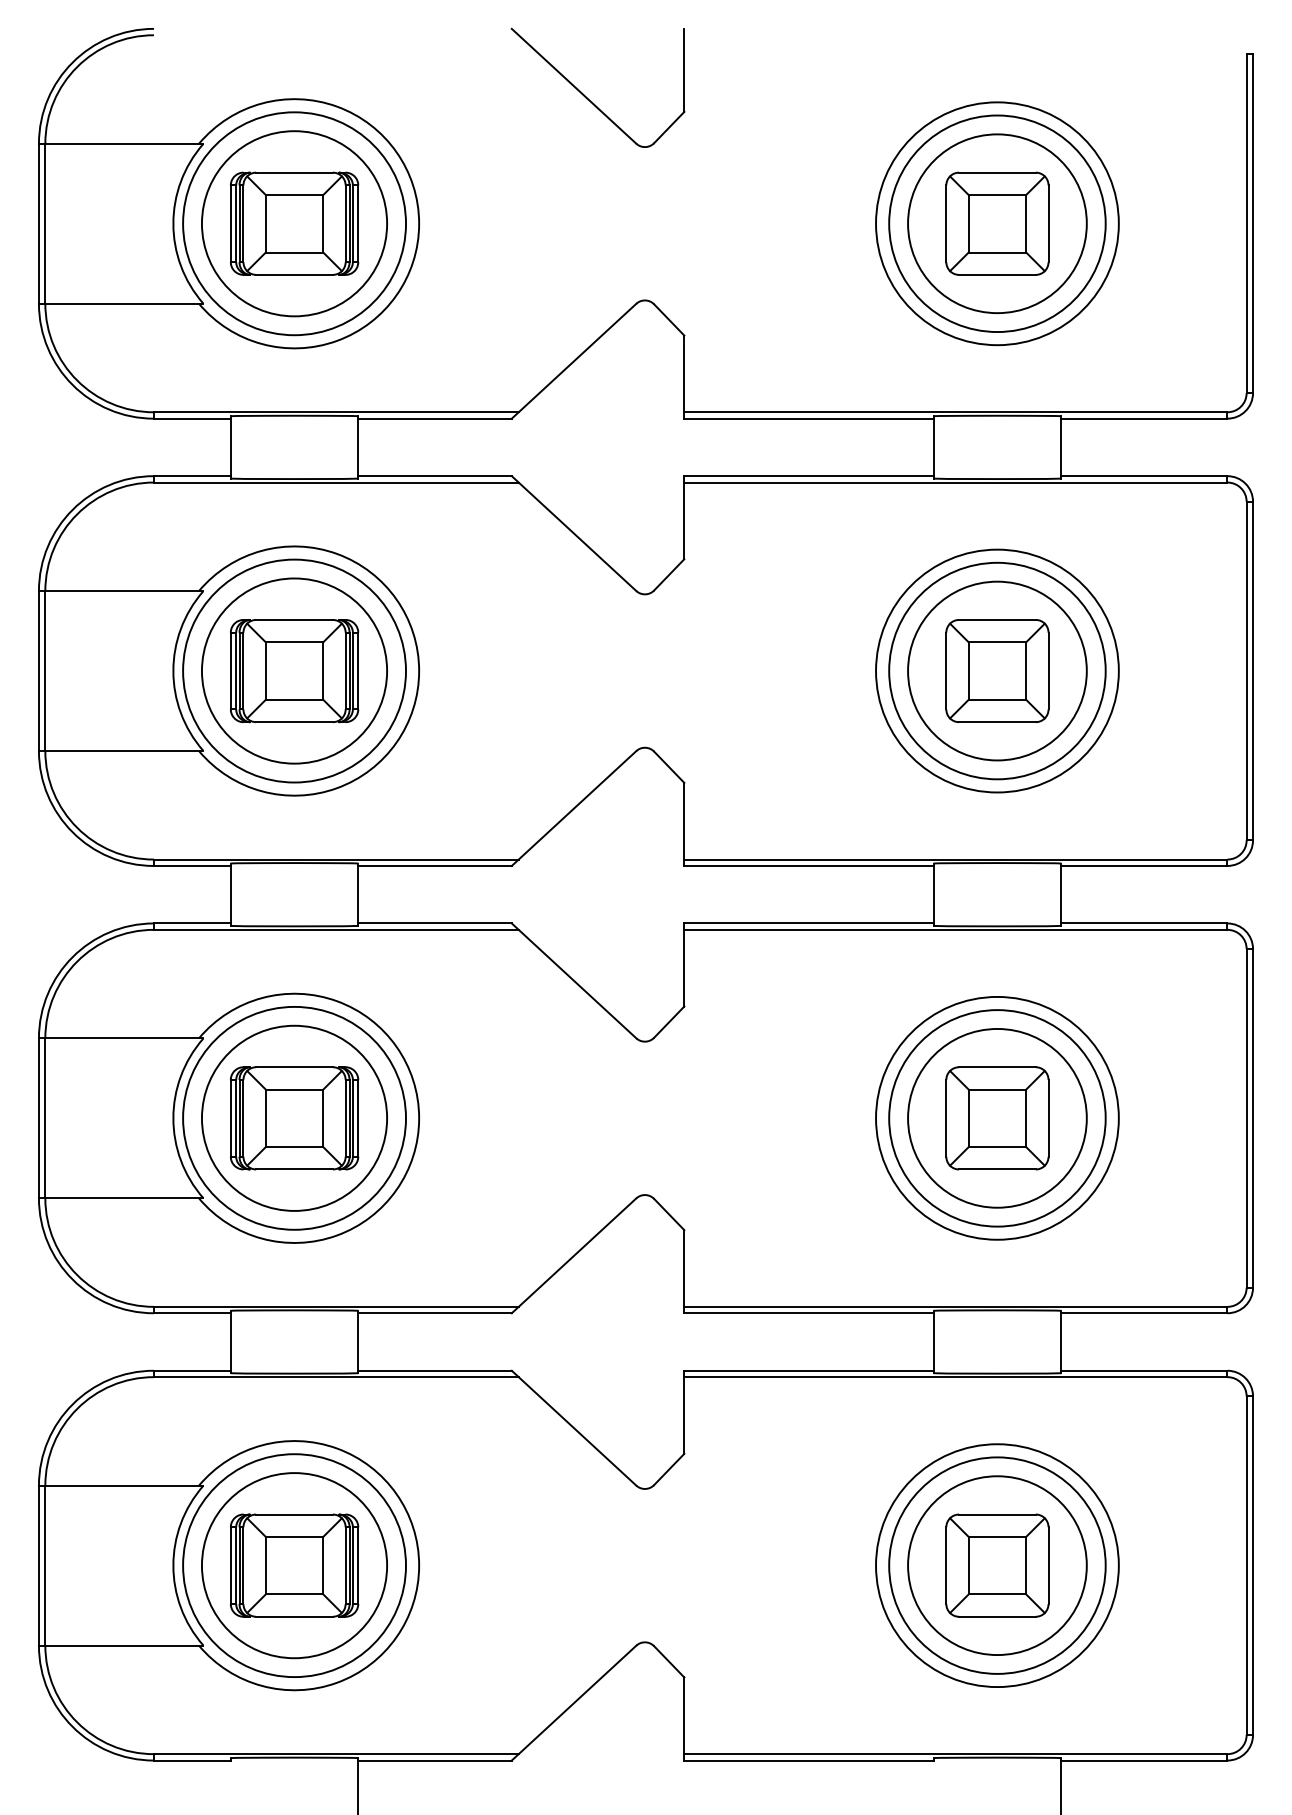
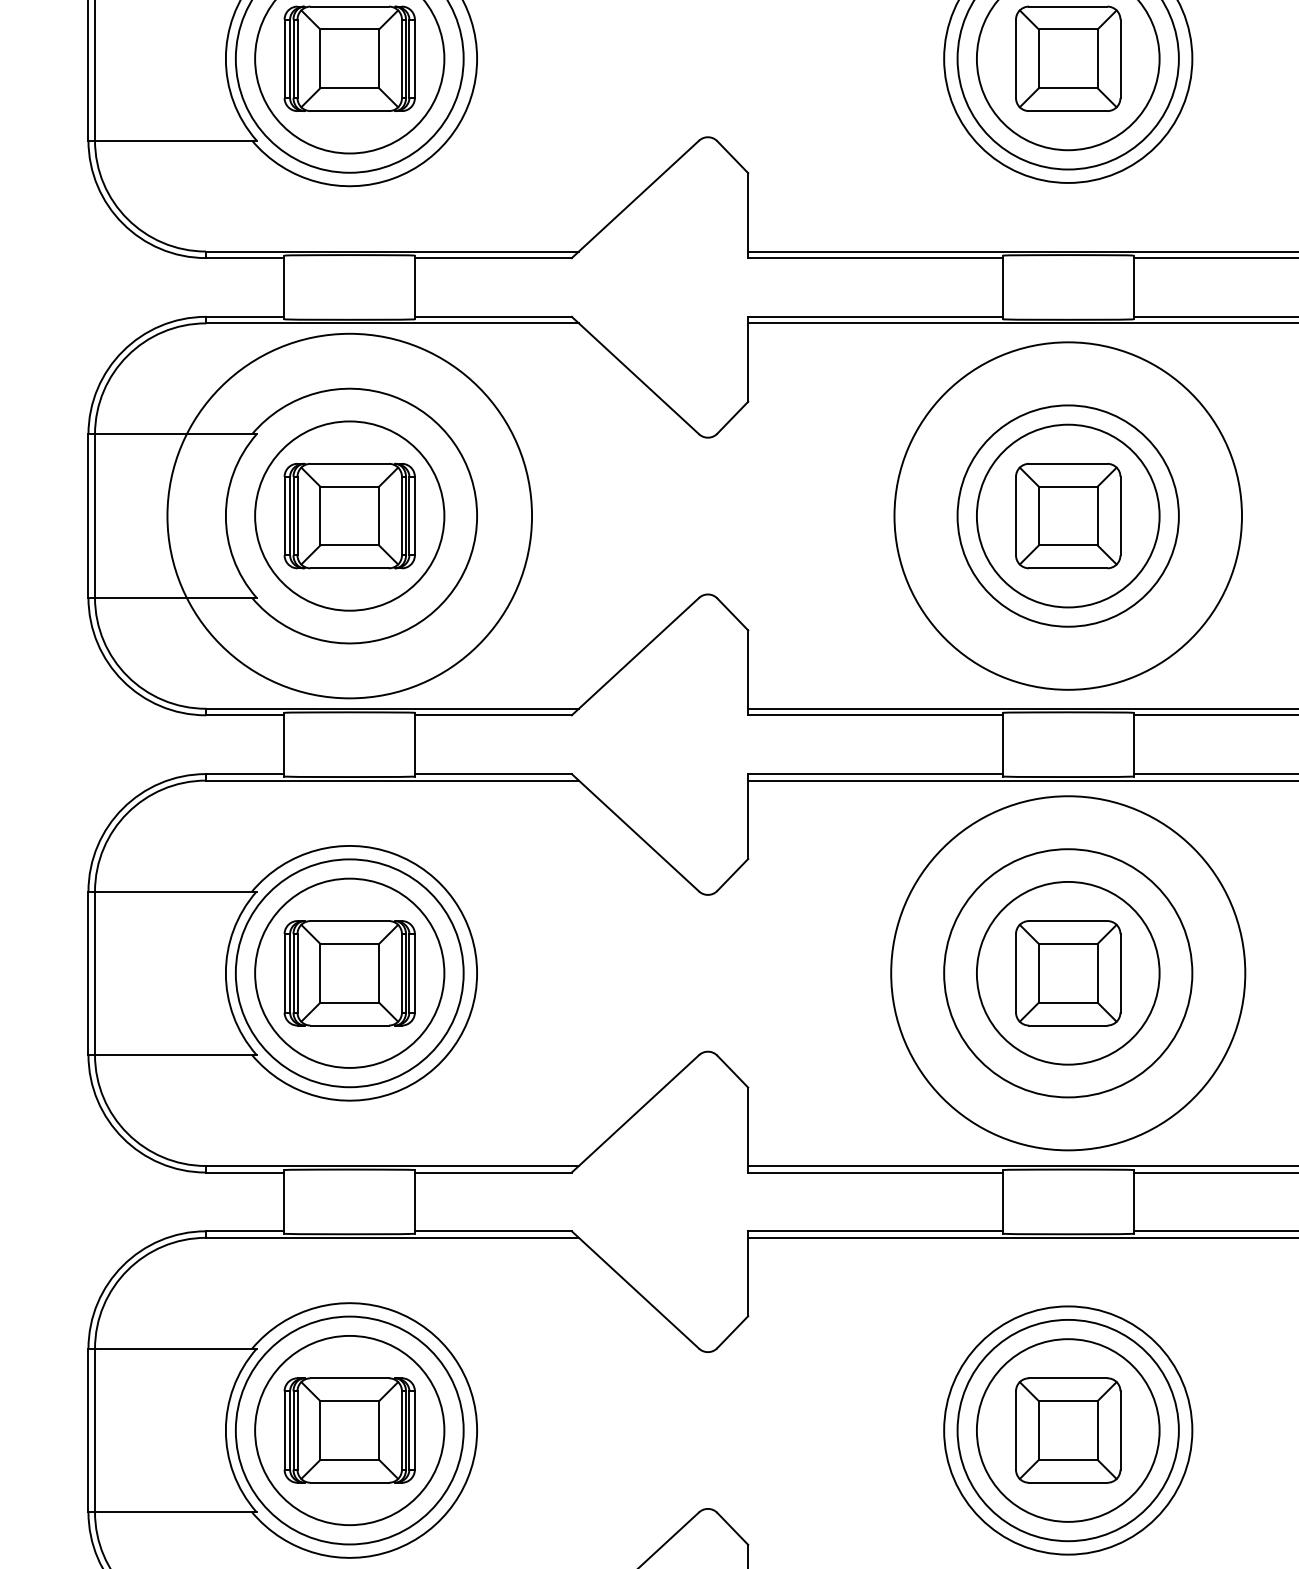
circle: (294, 670) -> (349, 515), size x1.6
circle: (997, 670) -> (1068, 515), size x1.4
circle: (997, 1118) -> (1068, 973), size x1.6

